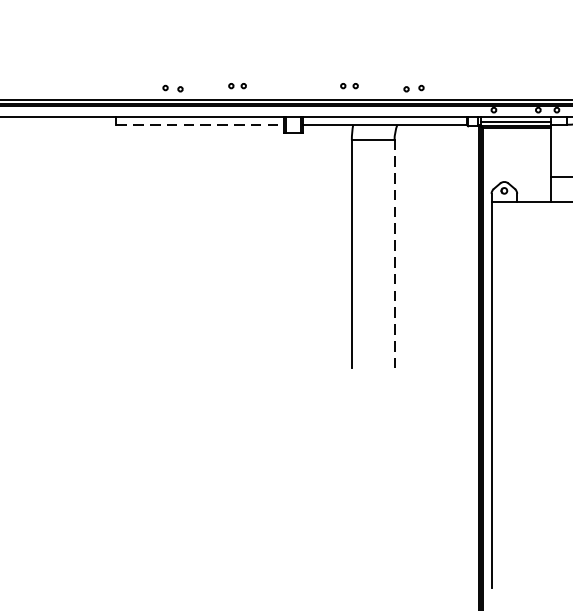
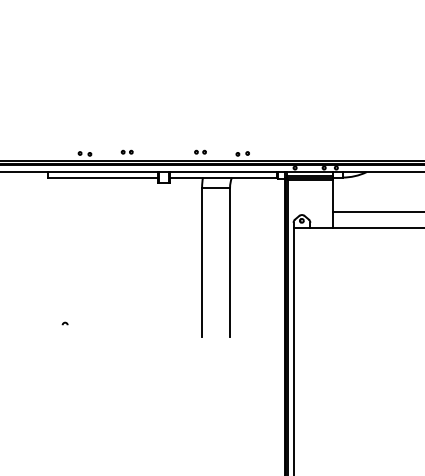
line: (199, 124) -> (102, 177), dashed -> solid
line: (395, 254) -> (230, 262), dashed -> solid
arc: (141, 347) -> (64, 323), added

